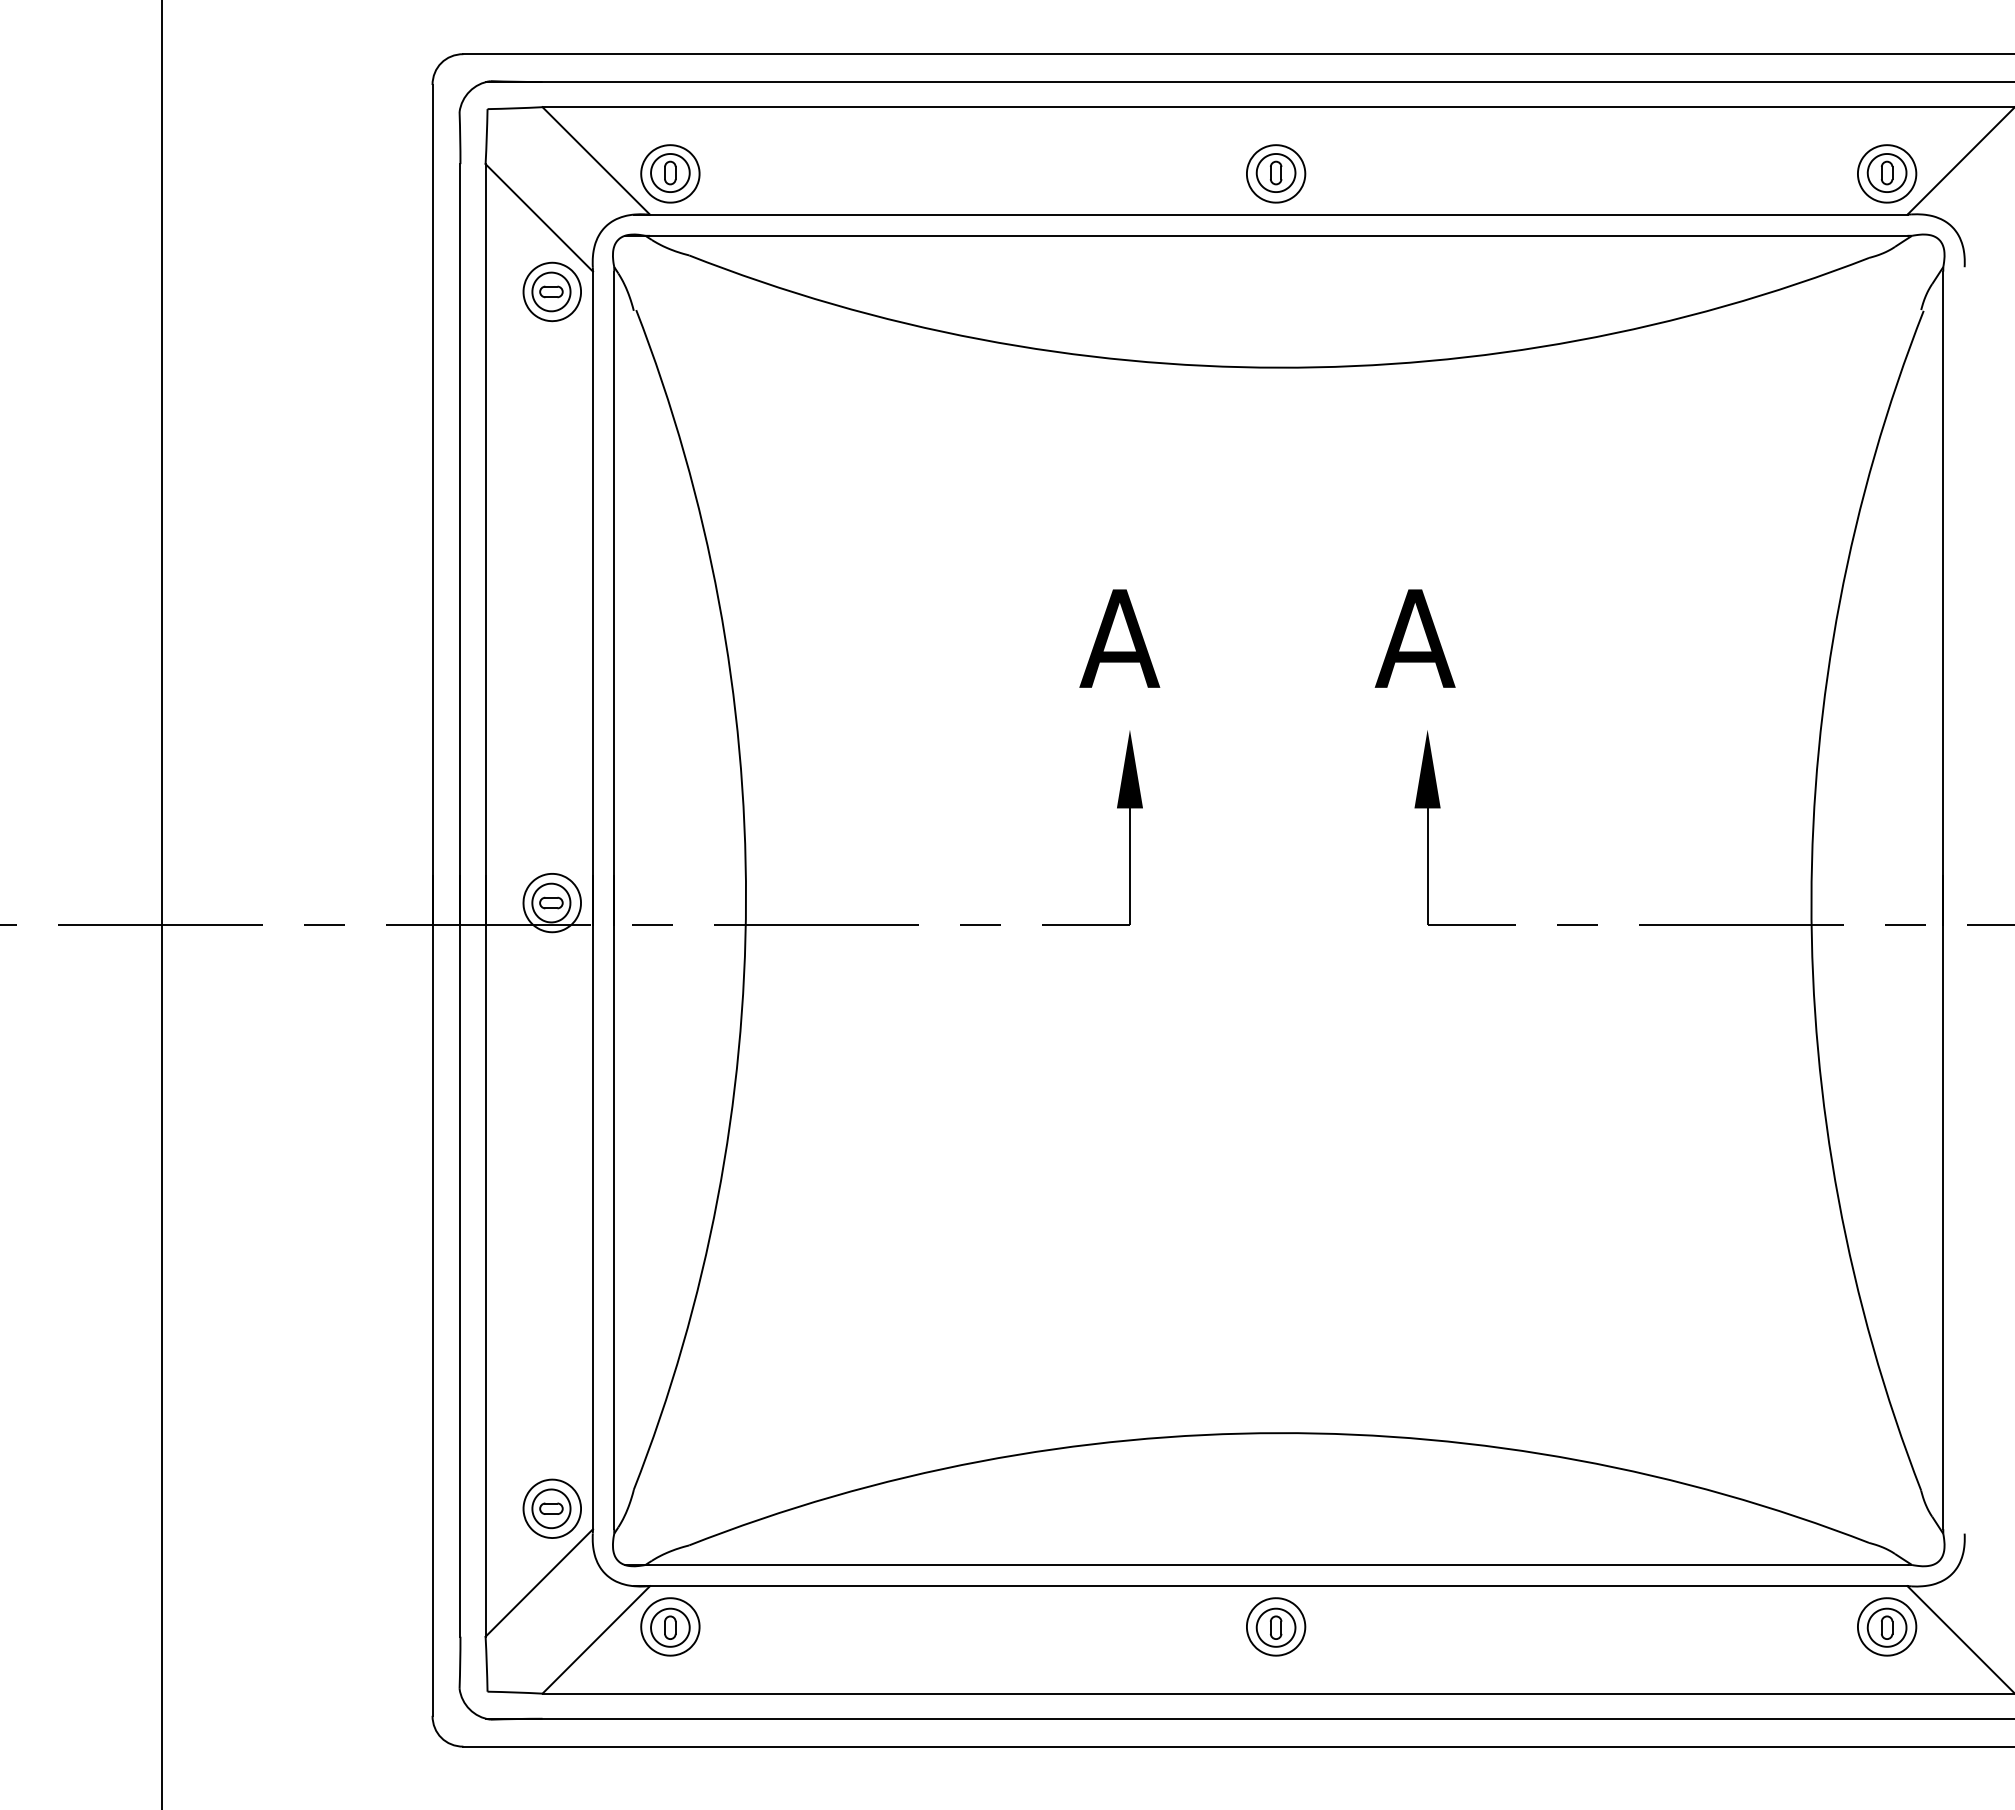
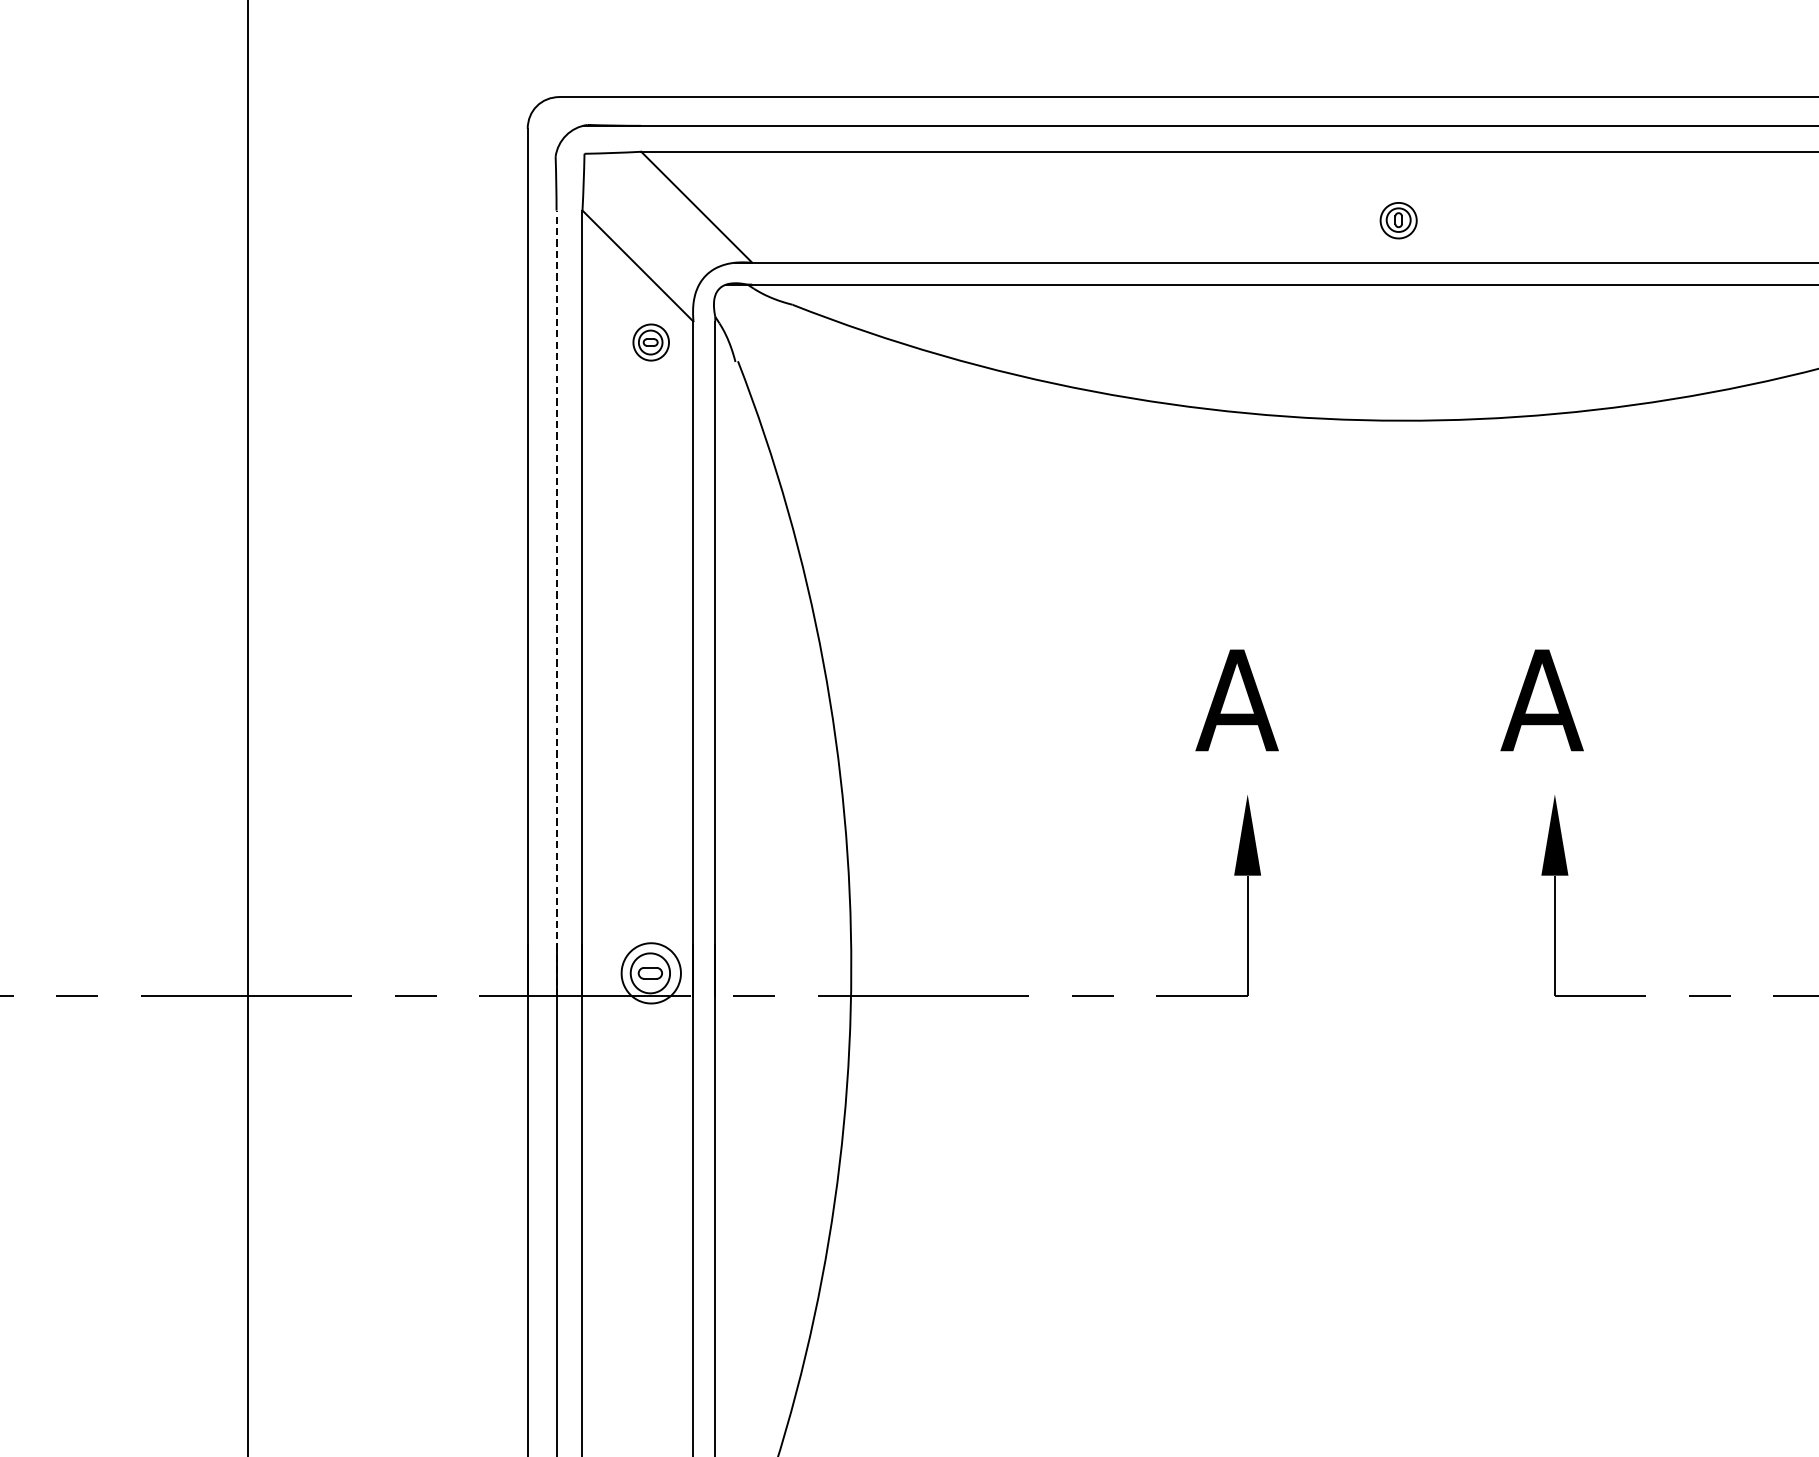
part: (670, 173) -> (773, 220), removed
part: (1276, 173) -> (1398, 220), size x0.6
part: (551, 291) -> (650, 342), size x0.6
line: (460, 544) -> (556, 603), solid -> dashed

